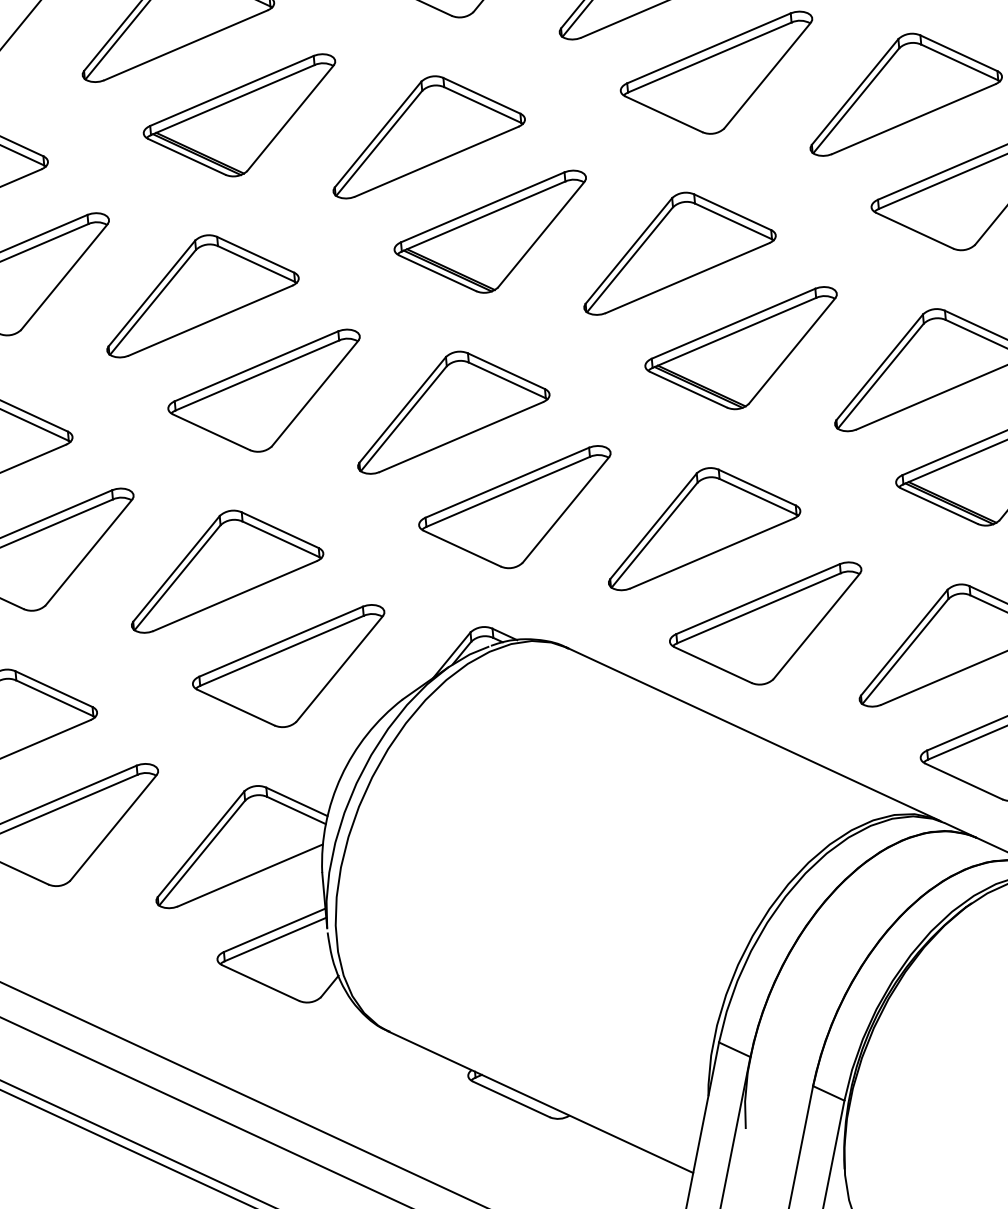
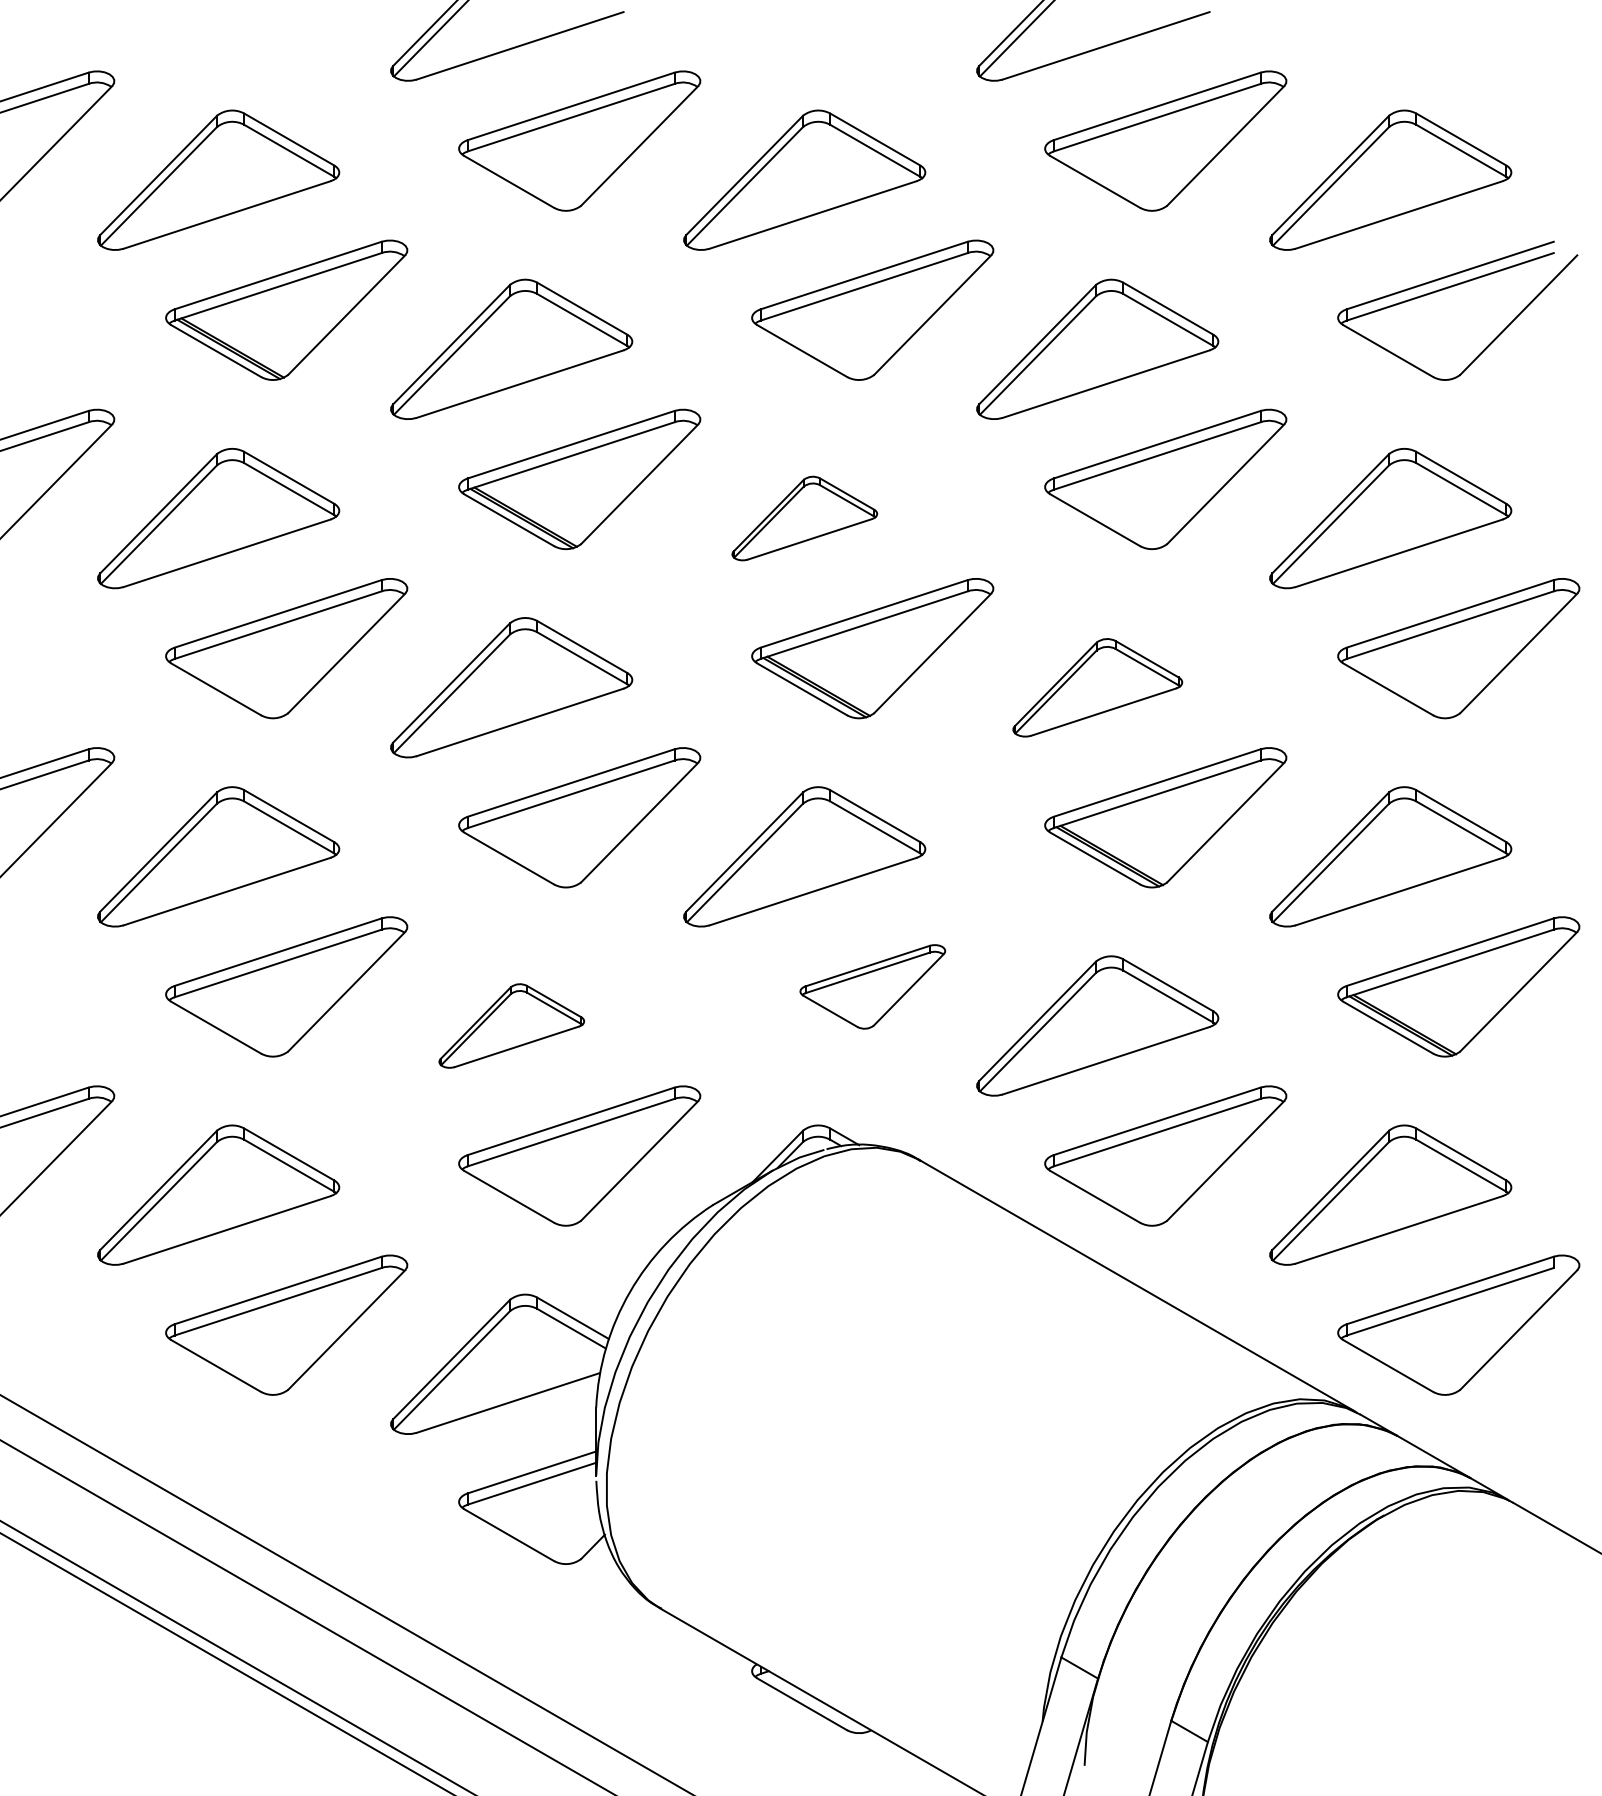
part: (427, 134) -> (804, 518), size x0.6
part: (677, 250) -> (1097, 687), size x0.7
part: (516, 510) -> (872, 986), size x0.6
part: (225, 568) -> (511, 1025), size x0.6

